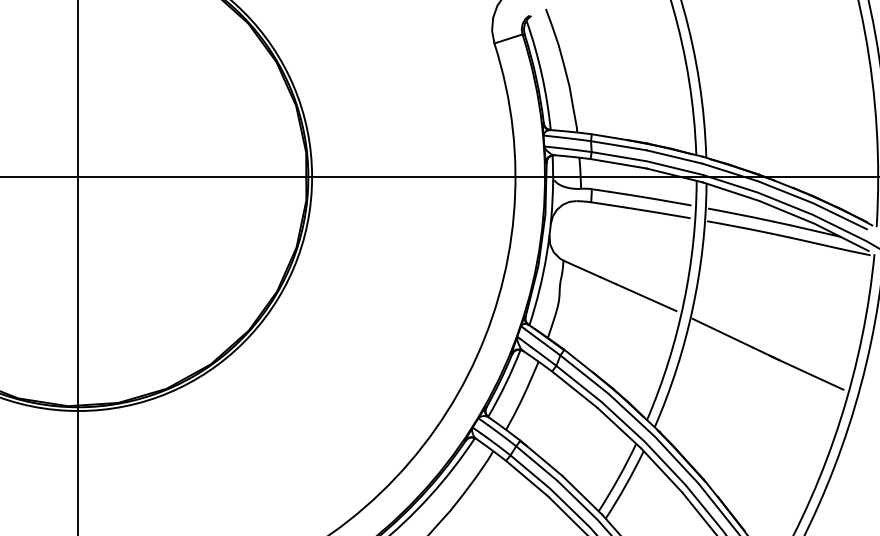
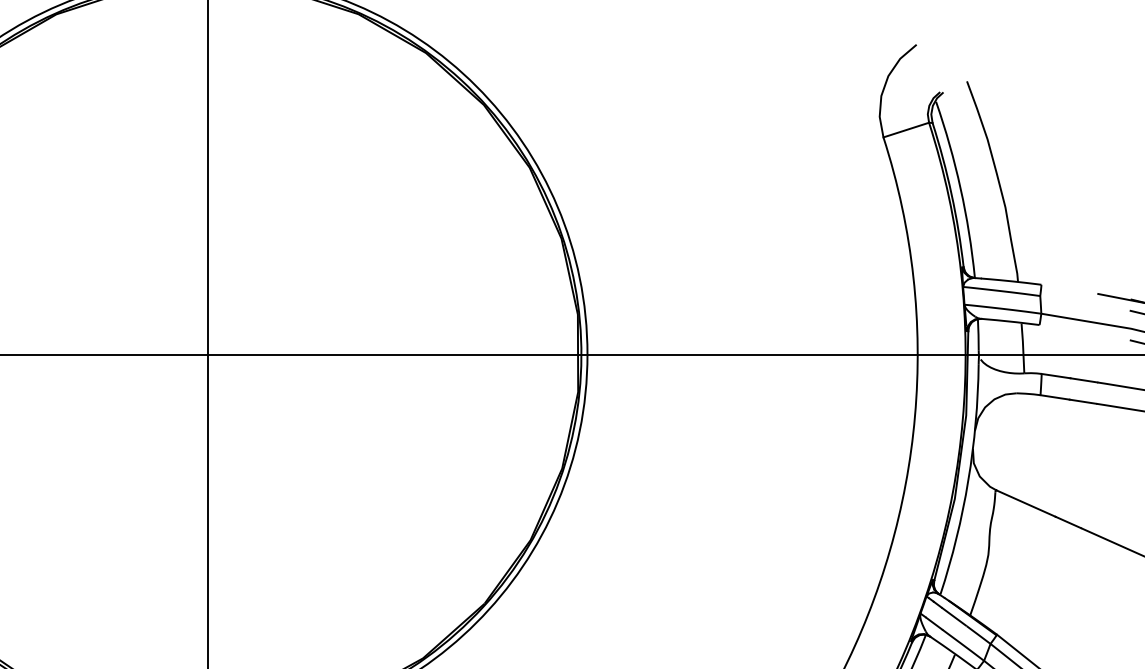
line: (619, 138) -> (1086, 291), removed
line: (618, 145) -> (1084, 303), removed
line: (618, 163) -> (1084, 332), removed

